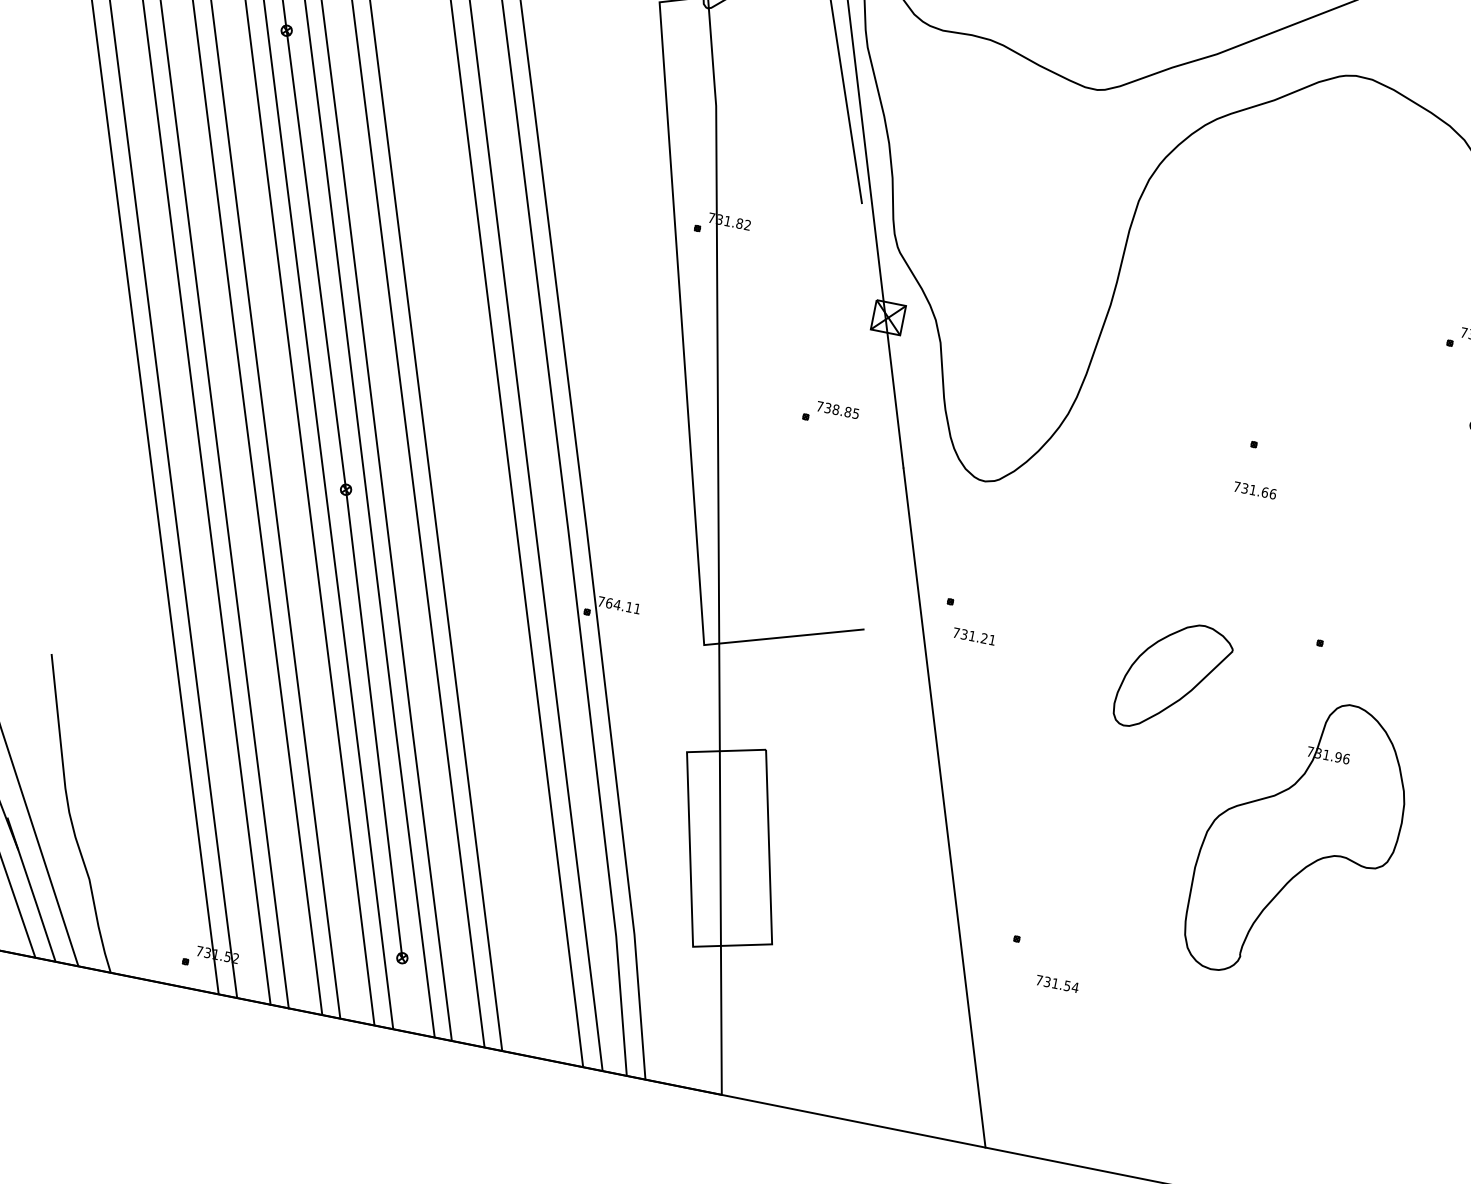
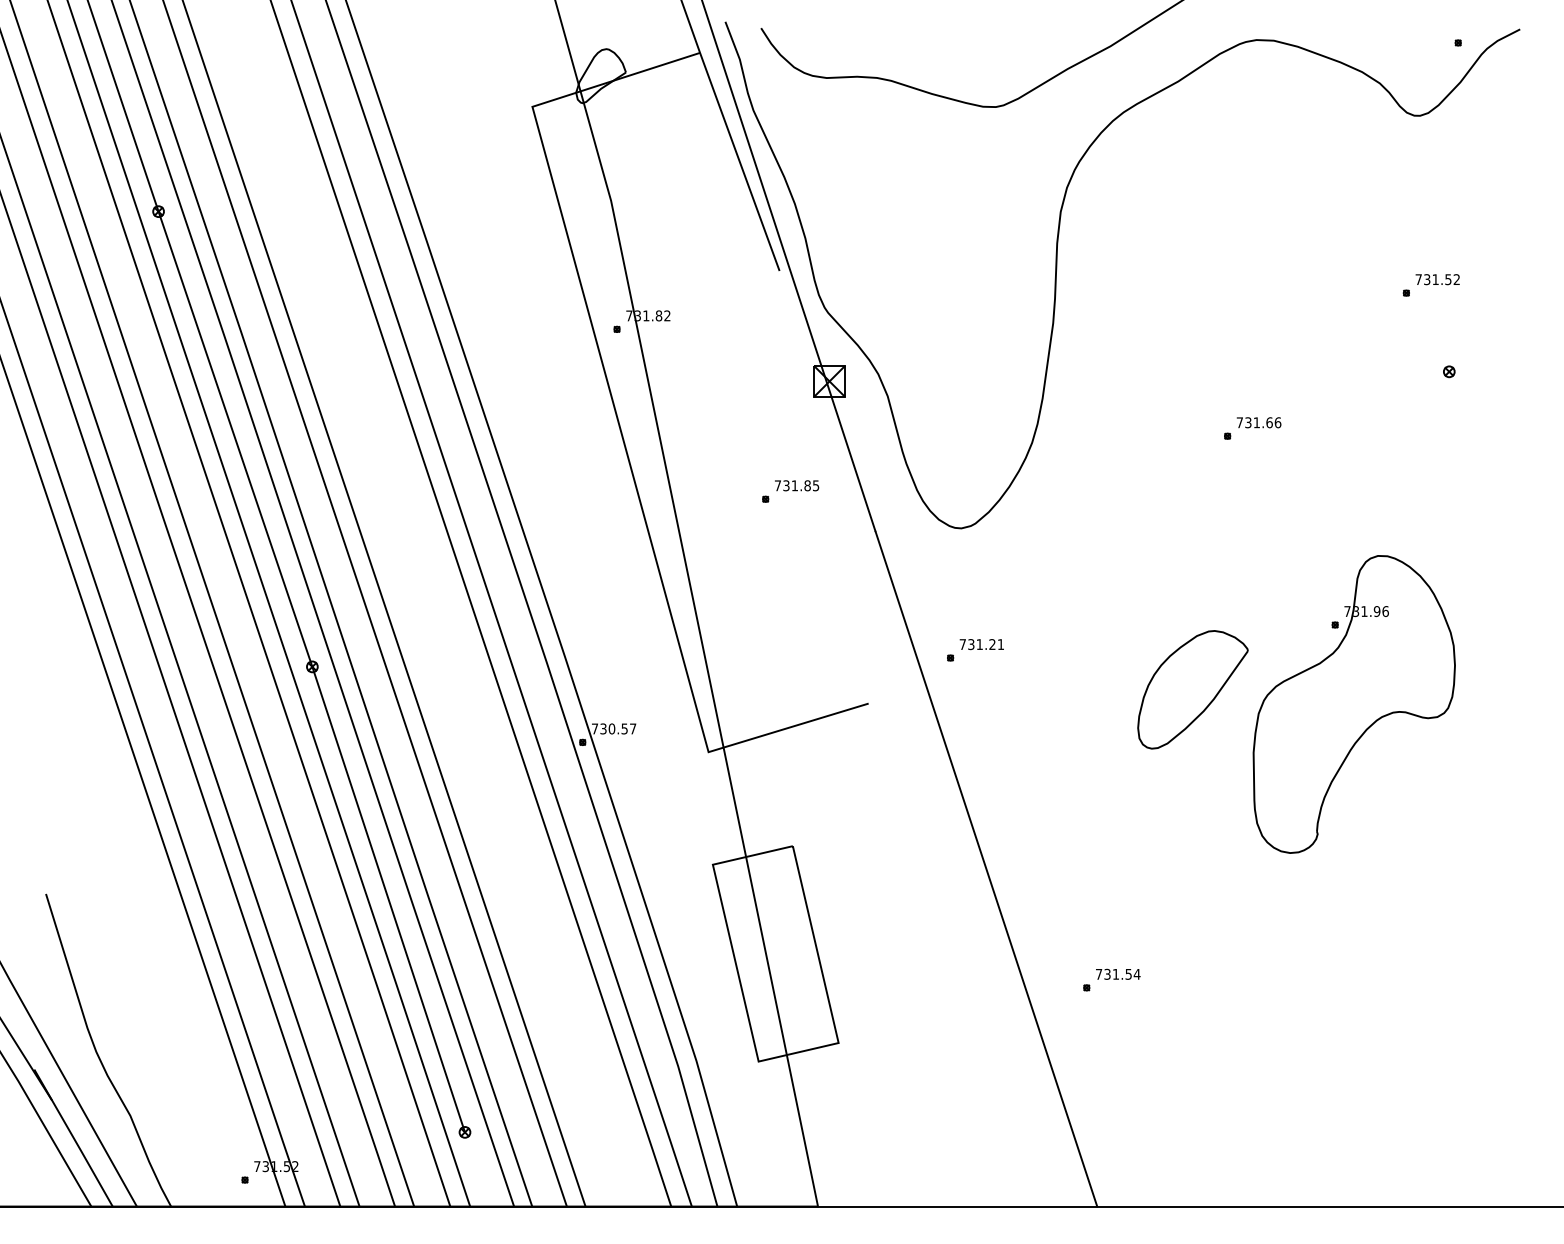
text: (835, 409) -> (794, 485), 738.85 -> 731.85
text: (1254, 490) -> (1258, 422), moved
text: (623, 605) -> (618, 728), 764.11 -> 730.57
text: (973, 636) -> (981, 644), moved
part: (1298, 840) -> (1353, 704), moved
text: (1057, 983) -> (1118, 973), moved

